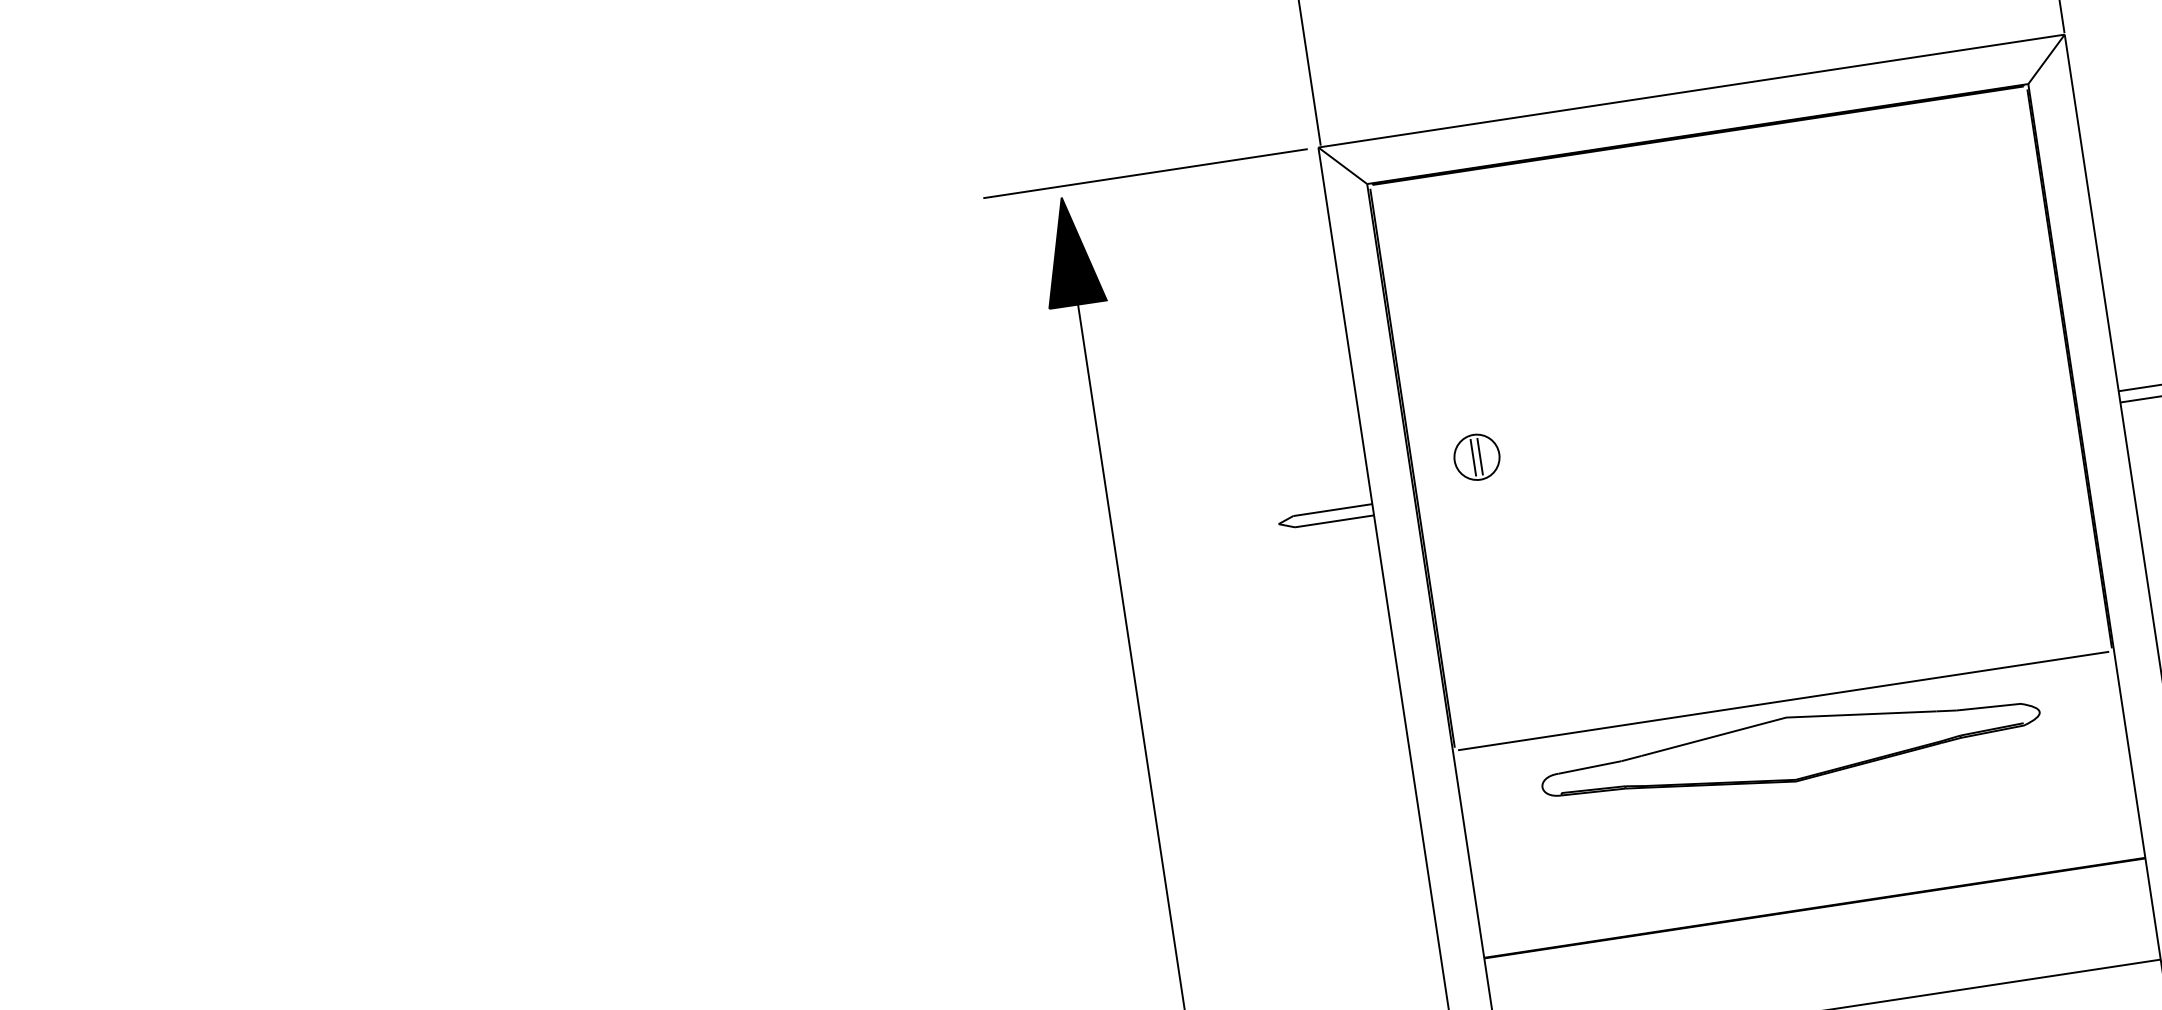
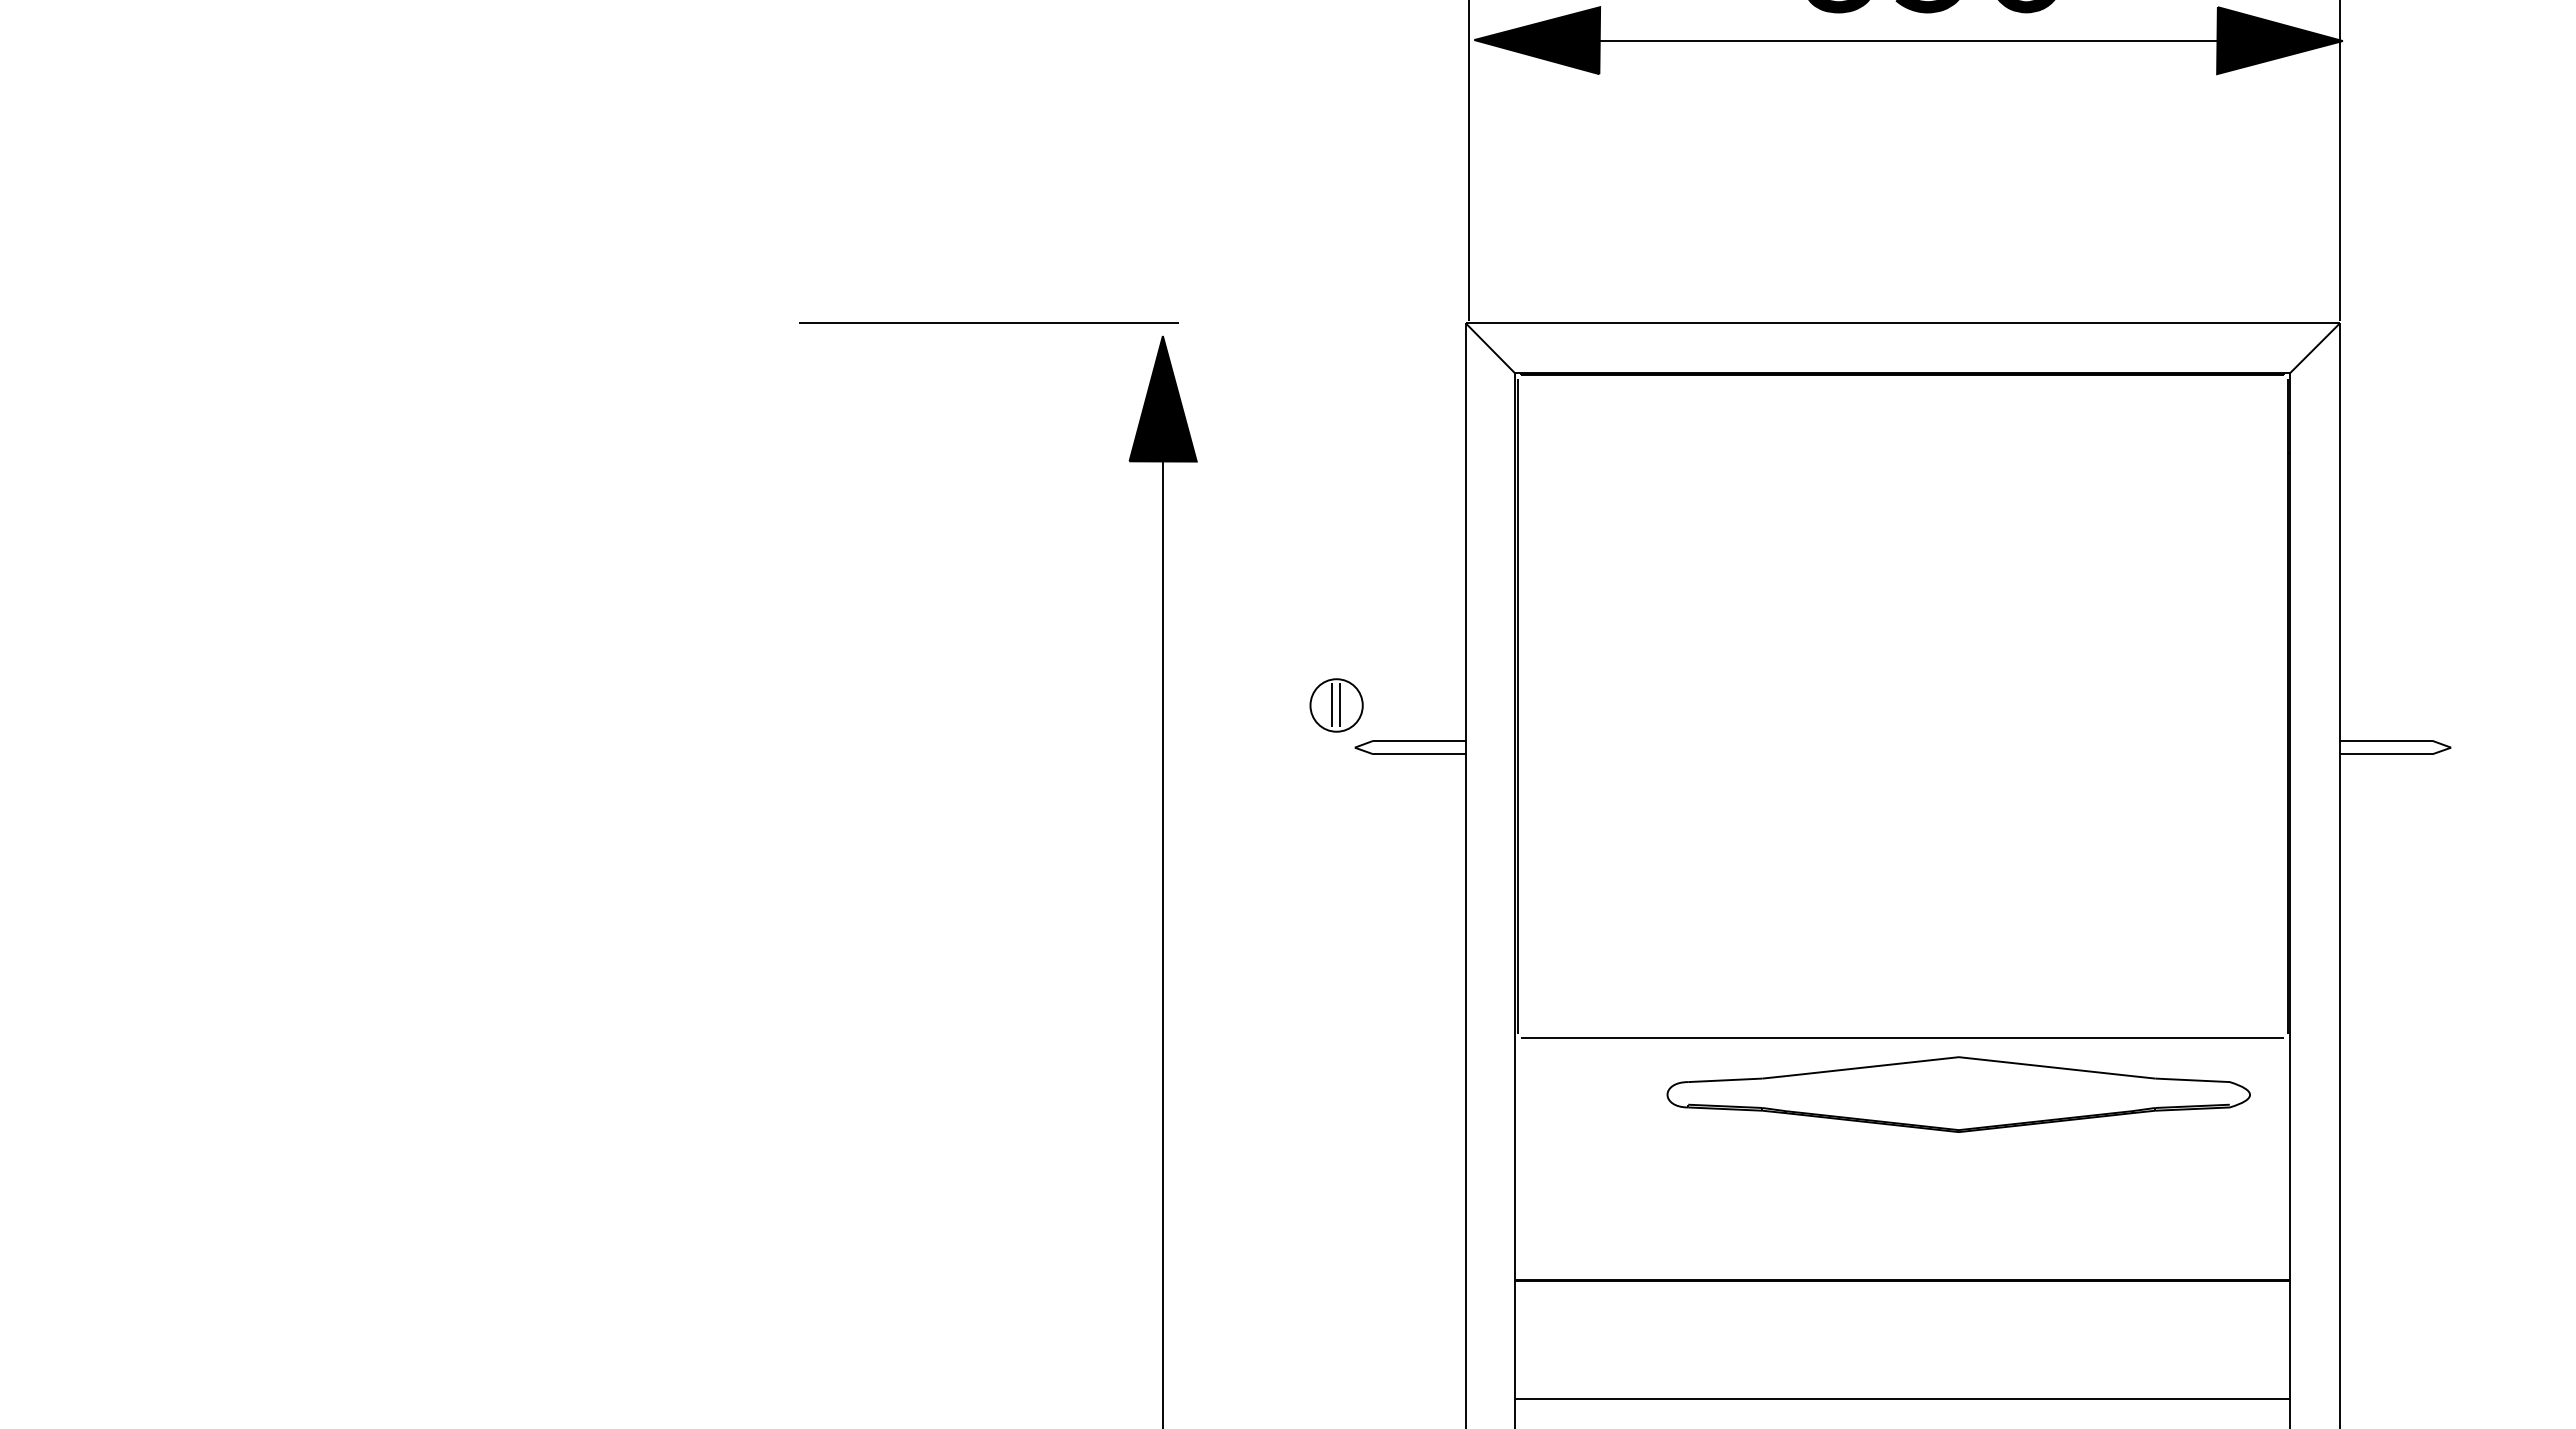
line: (1144, 173) -> (988, 322), moved
part: (1476, 457) -> (1336, 705), moved
part: (1790, 749) -> (1958, 1094), moved

